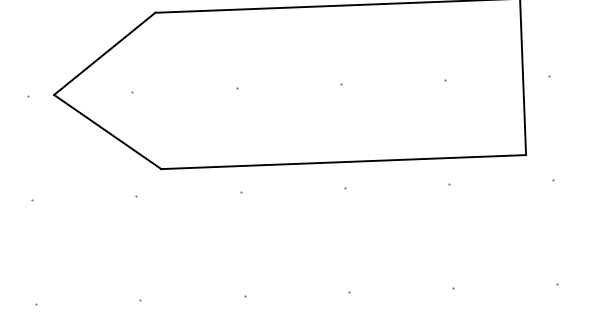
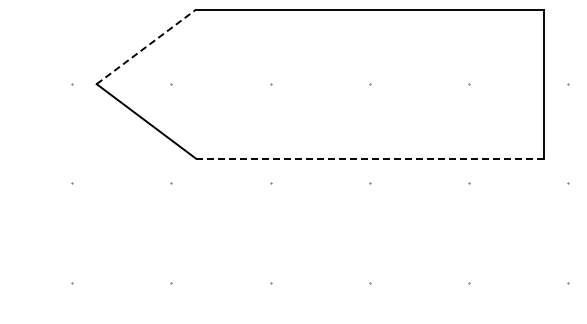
line: (104, 53) -> (146, 46), solid -> dashed
line: (343, 161) -> (369, 158), solid -> dashed

